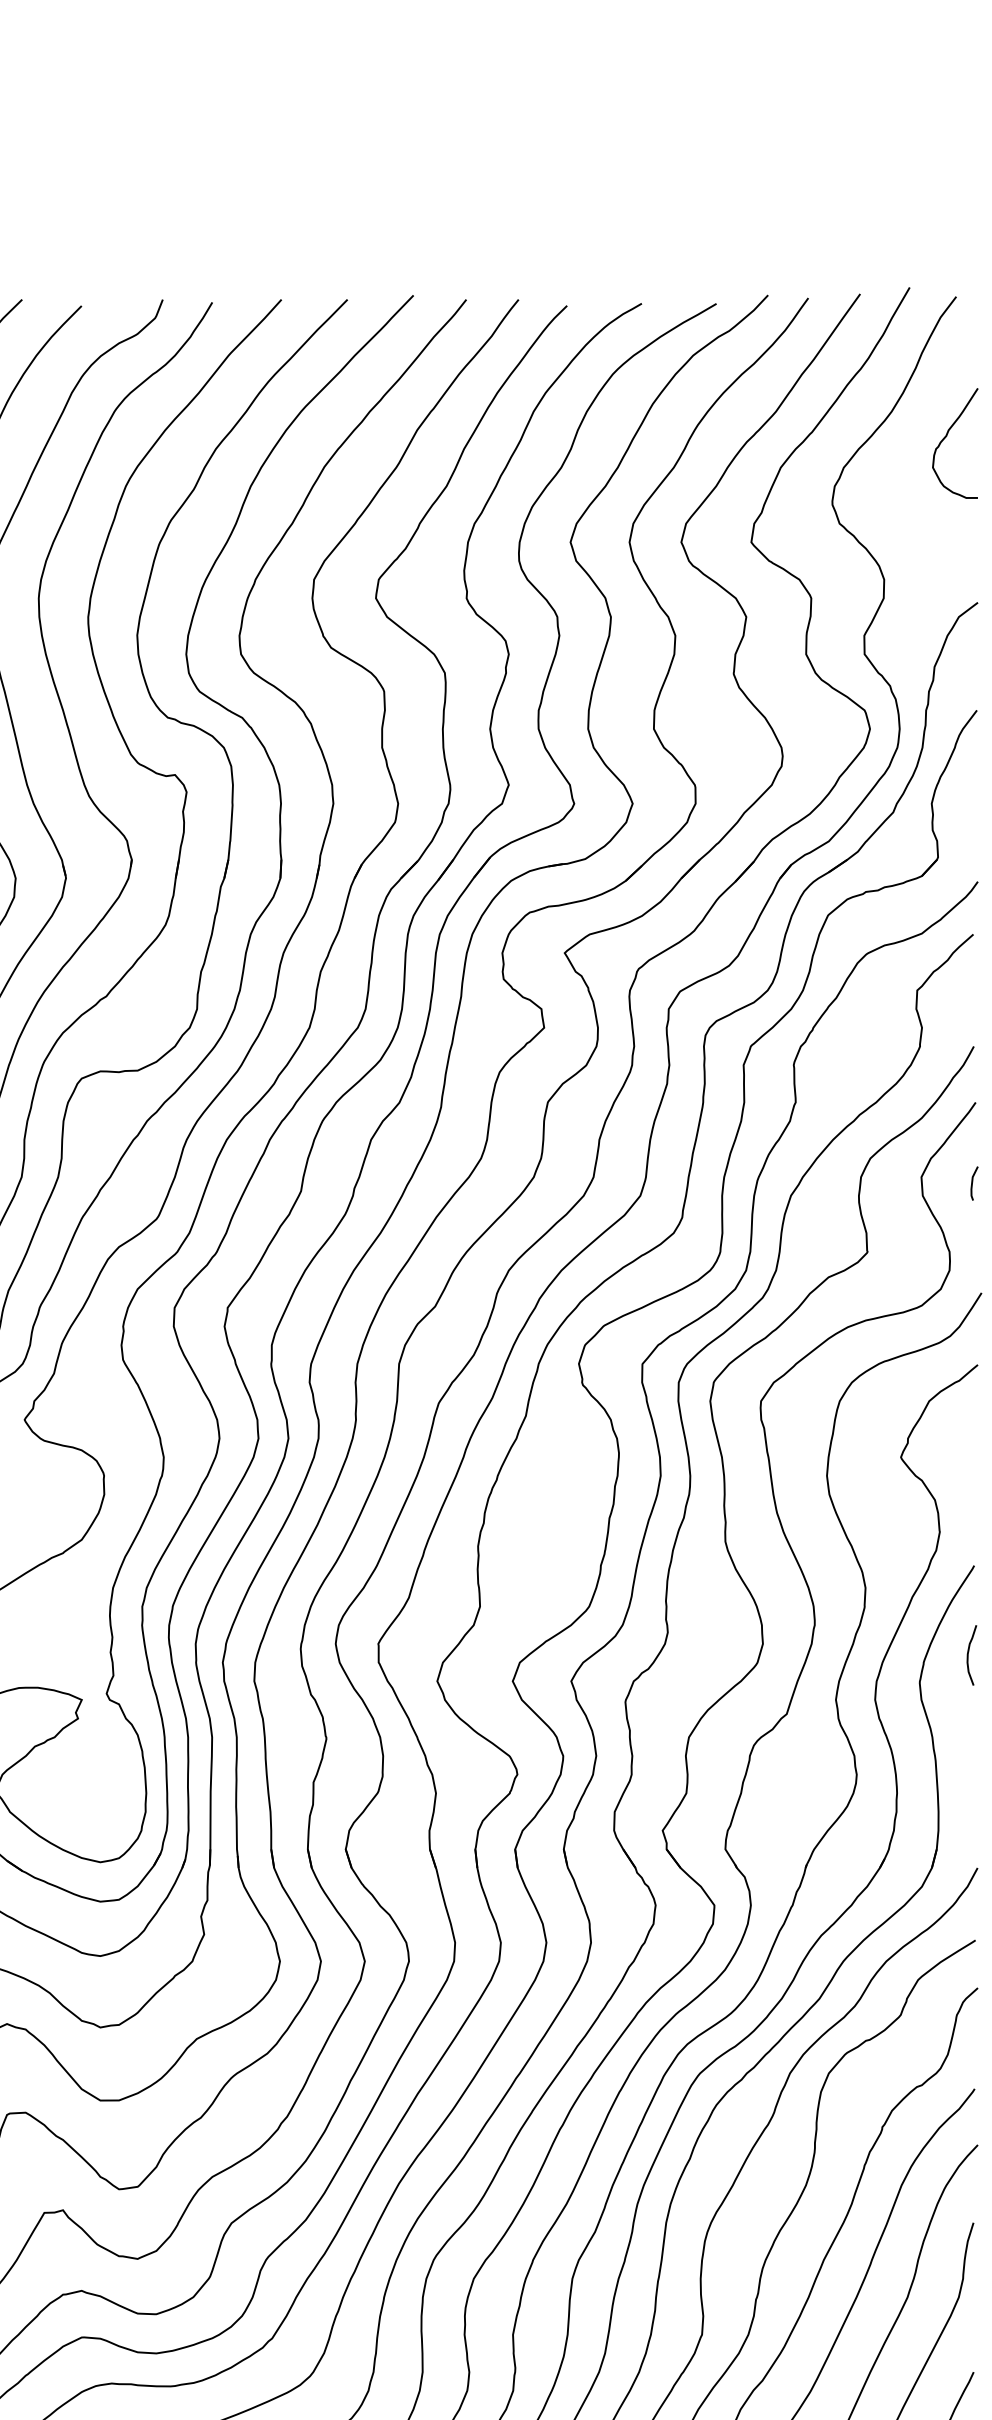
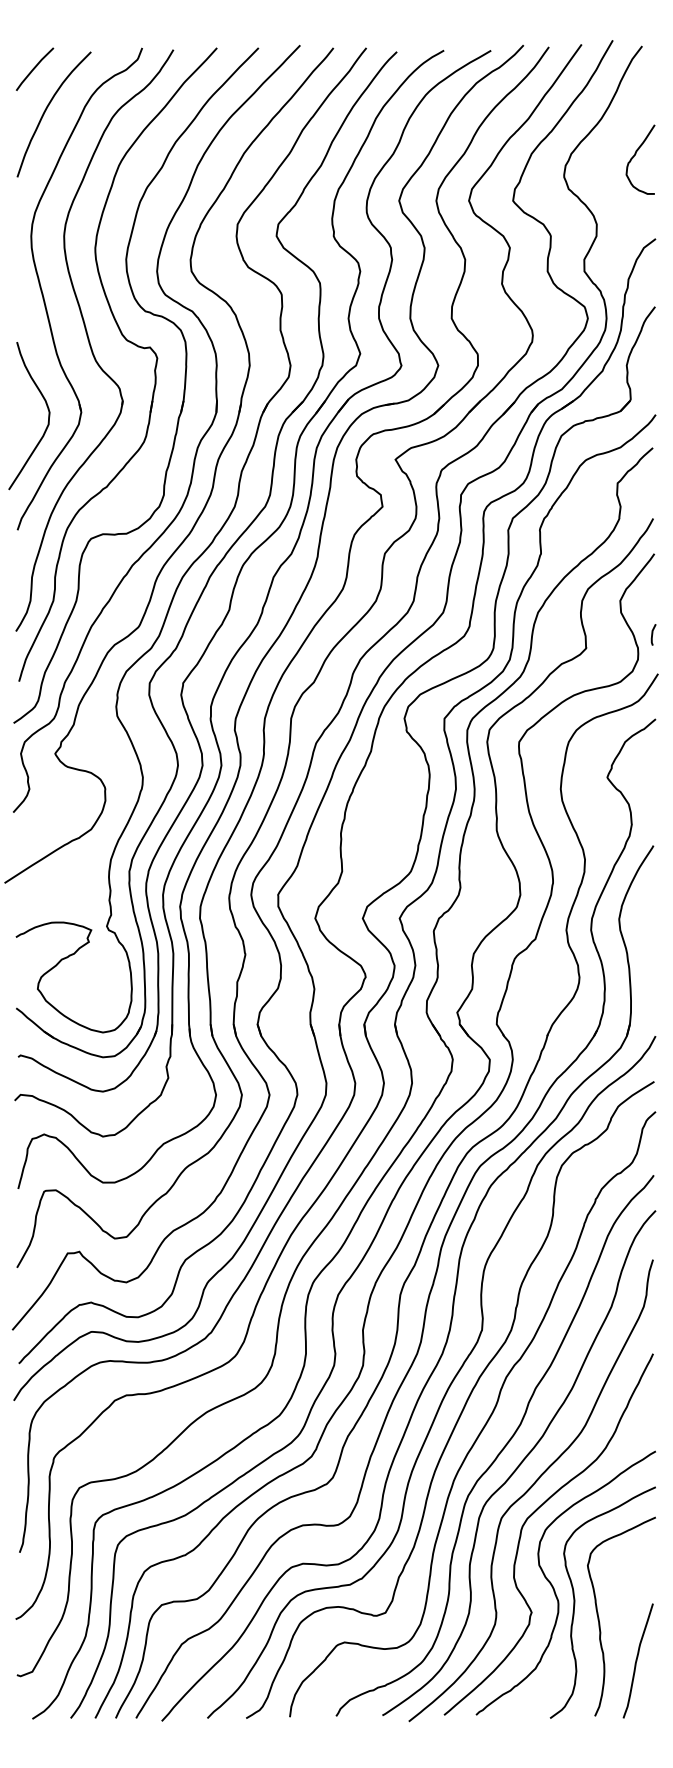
curve: (948, 435) -> (636, 154), moved
line: (974, 1182) -> (653, 634), moved
curve: (969, 1655) -> (650, 902), removed

